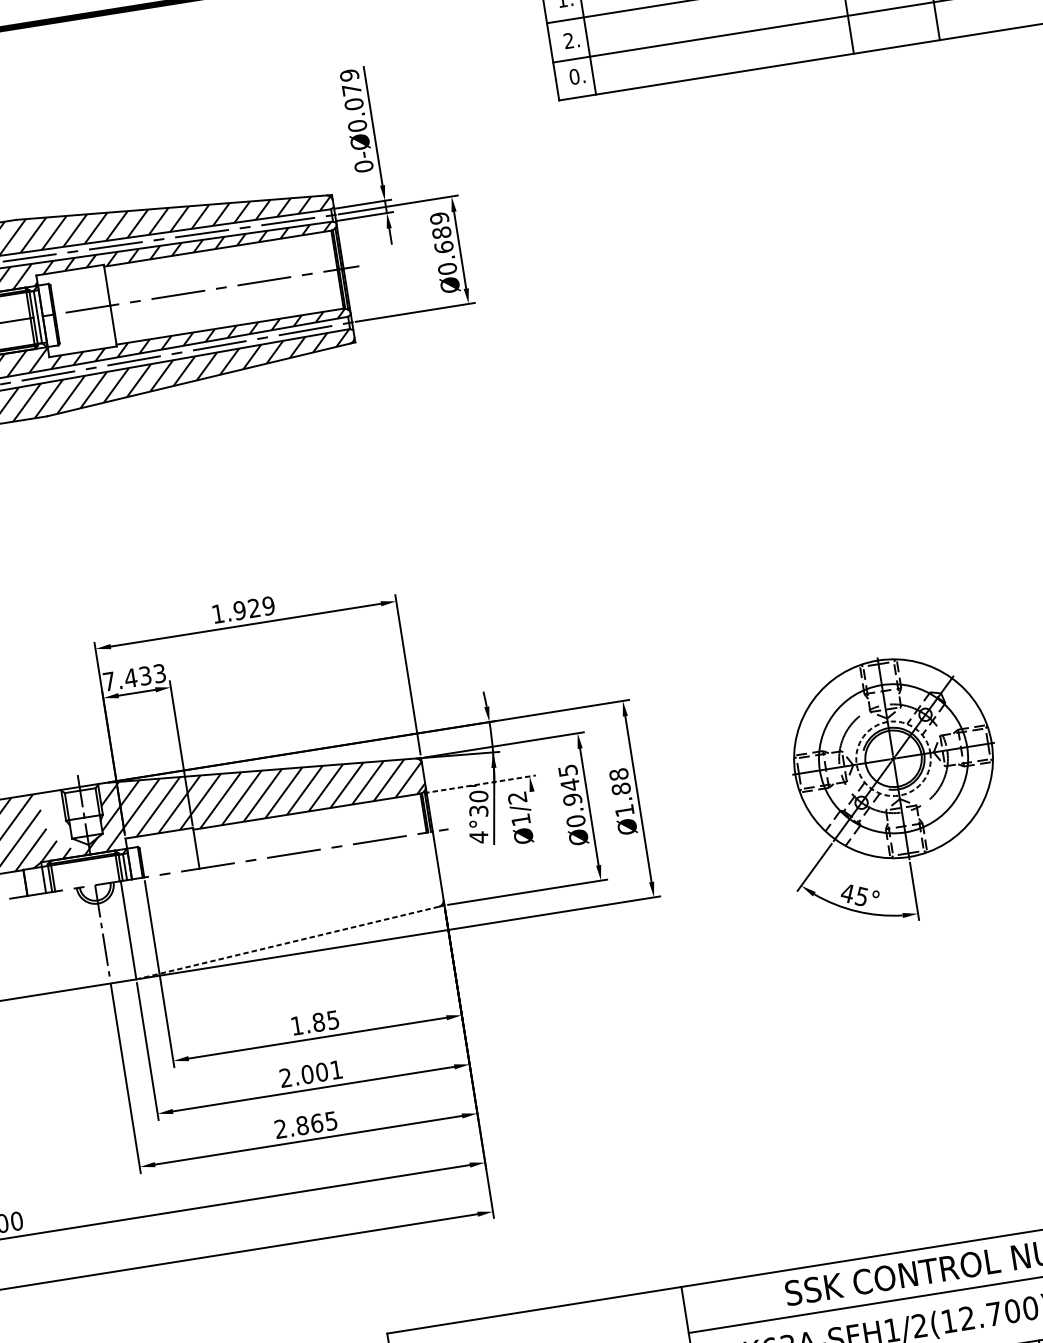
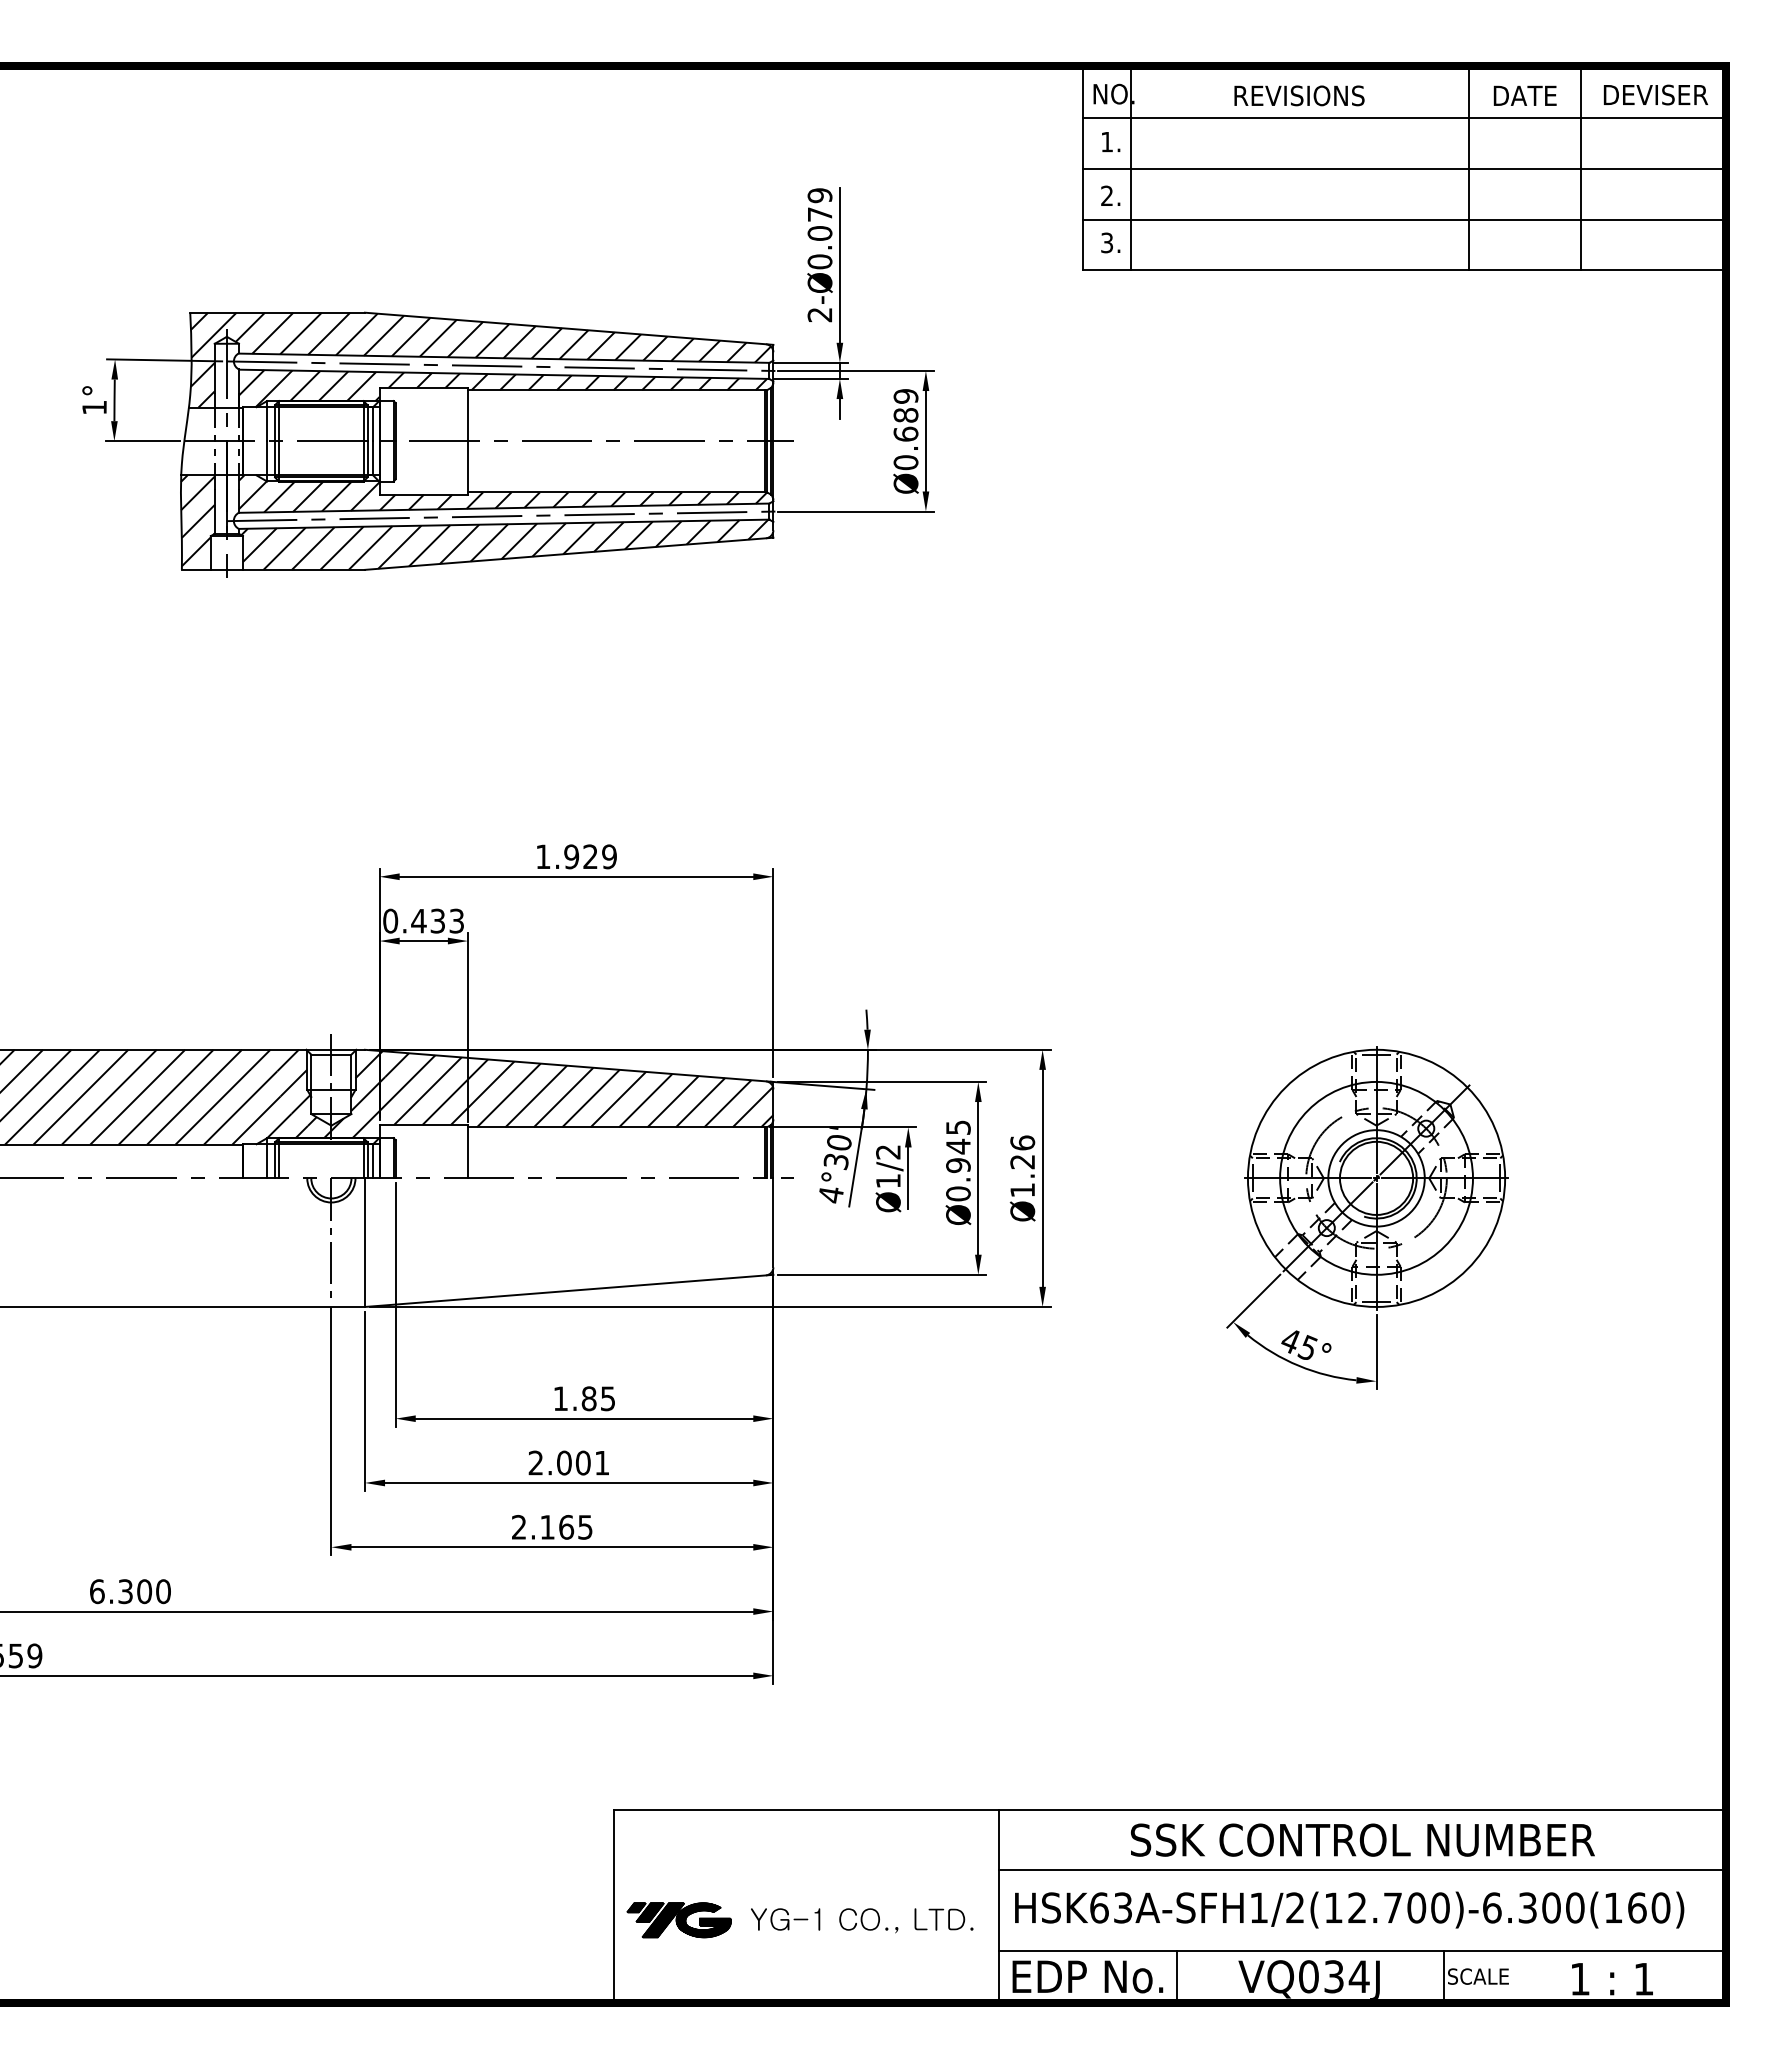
text: (574, 76) -> (1107, 242), 0. -> 3.
text: (363, 166) -> (819, 314), 0-Ø0.079 -> 2-Ø0.079
text: (109, 681) -> (390, 920), 7.433 -> 0.433
circle: (893, 758) -> (1376, 1178), dashed -> solid
text: (619, 781) -> (1022, 1152), Ø1.88 -> Ø1.26
line: (480, 784) -> (843, 1127), dashed -> solid
line: (536, 815) -> (908, 1178), added
hatch: (64, 821) -> (304, 1090), added
line: (286, 943) -> (564, 1291), dashed -> solid
text: (302, 1125) -> (547, 1526), 2.865 -> 2.165

